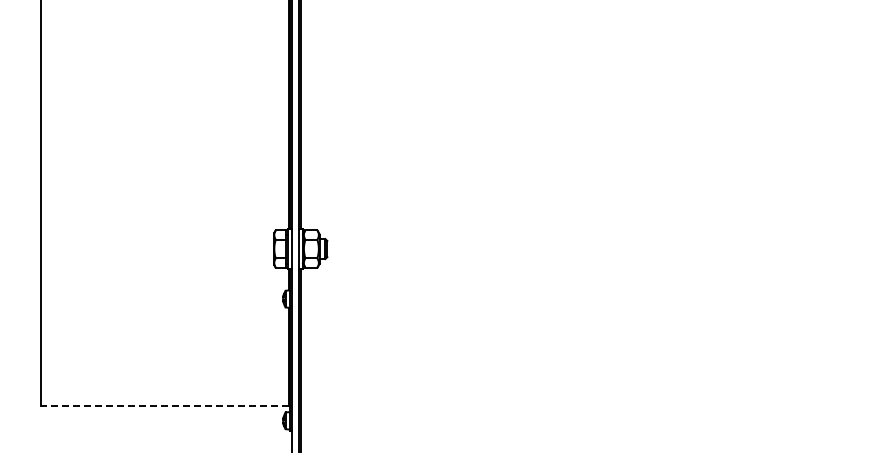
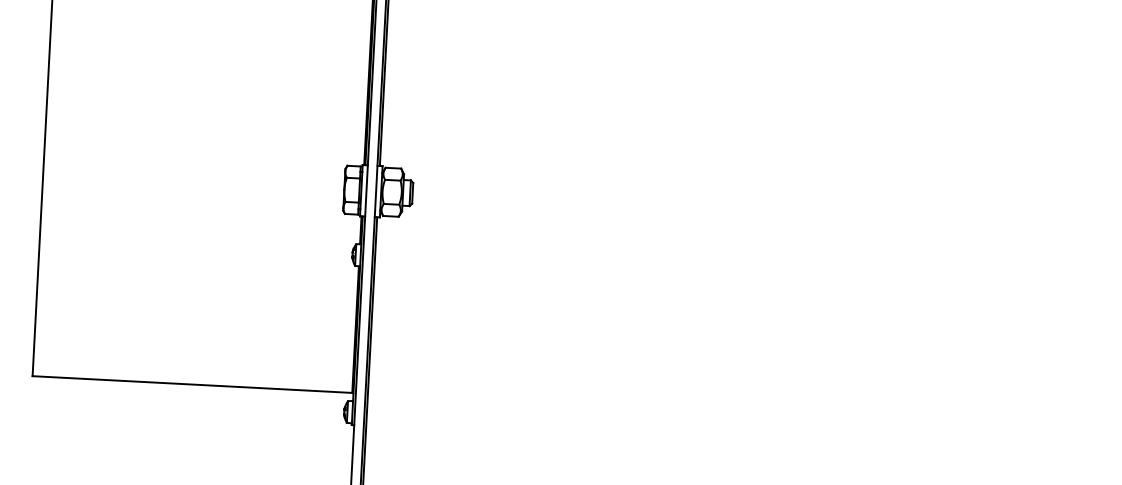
line: (164, 405) -> (192, 384), dashed -> solid

